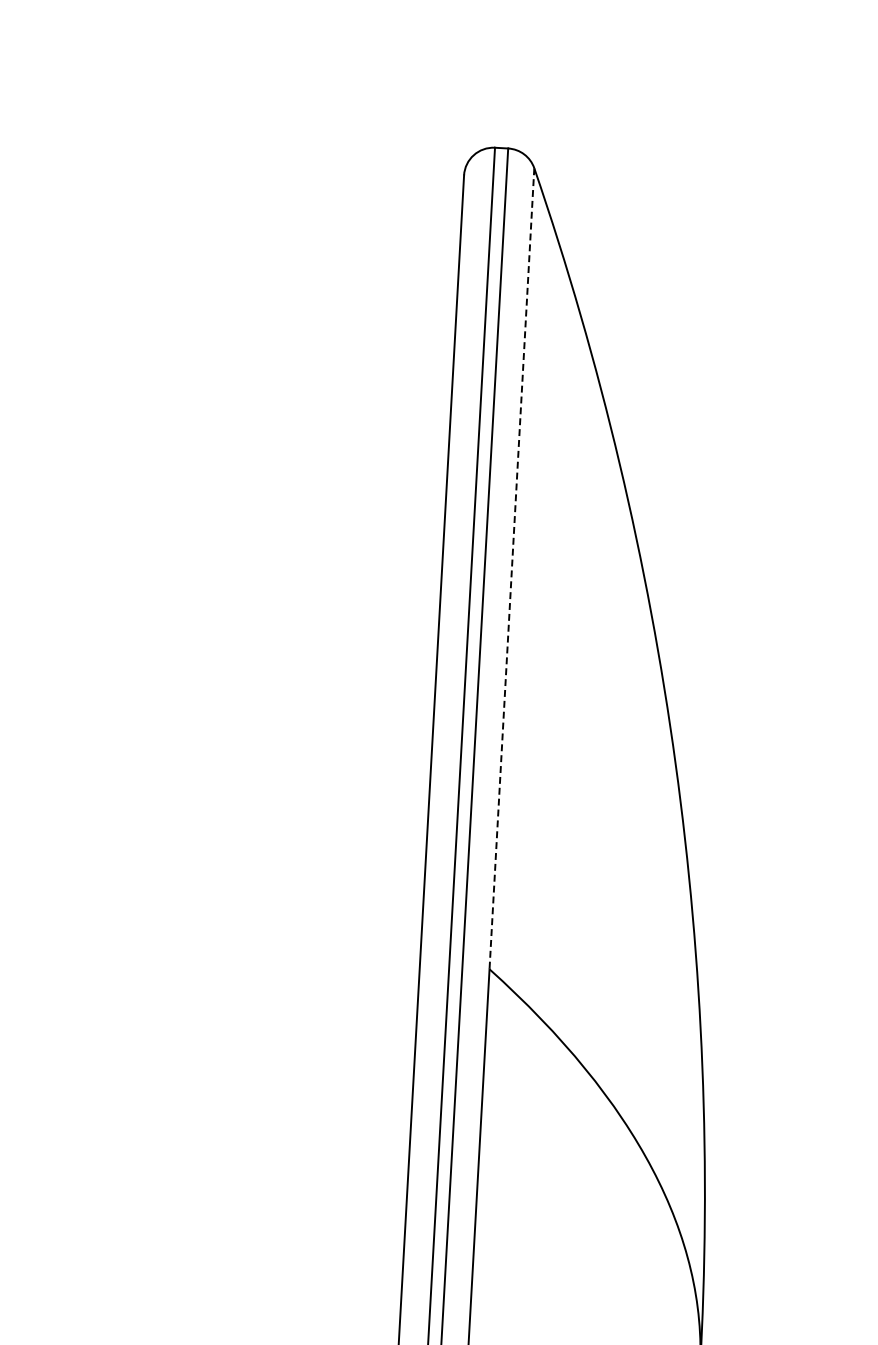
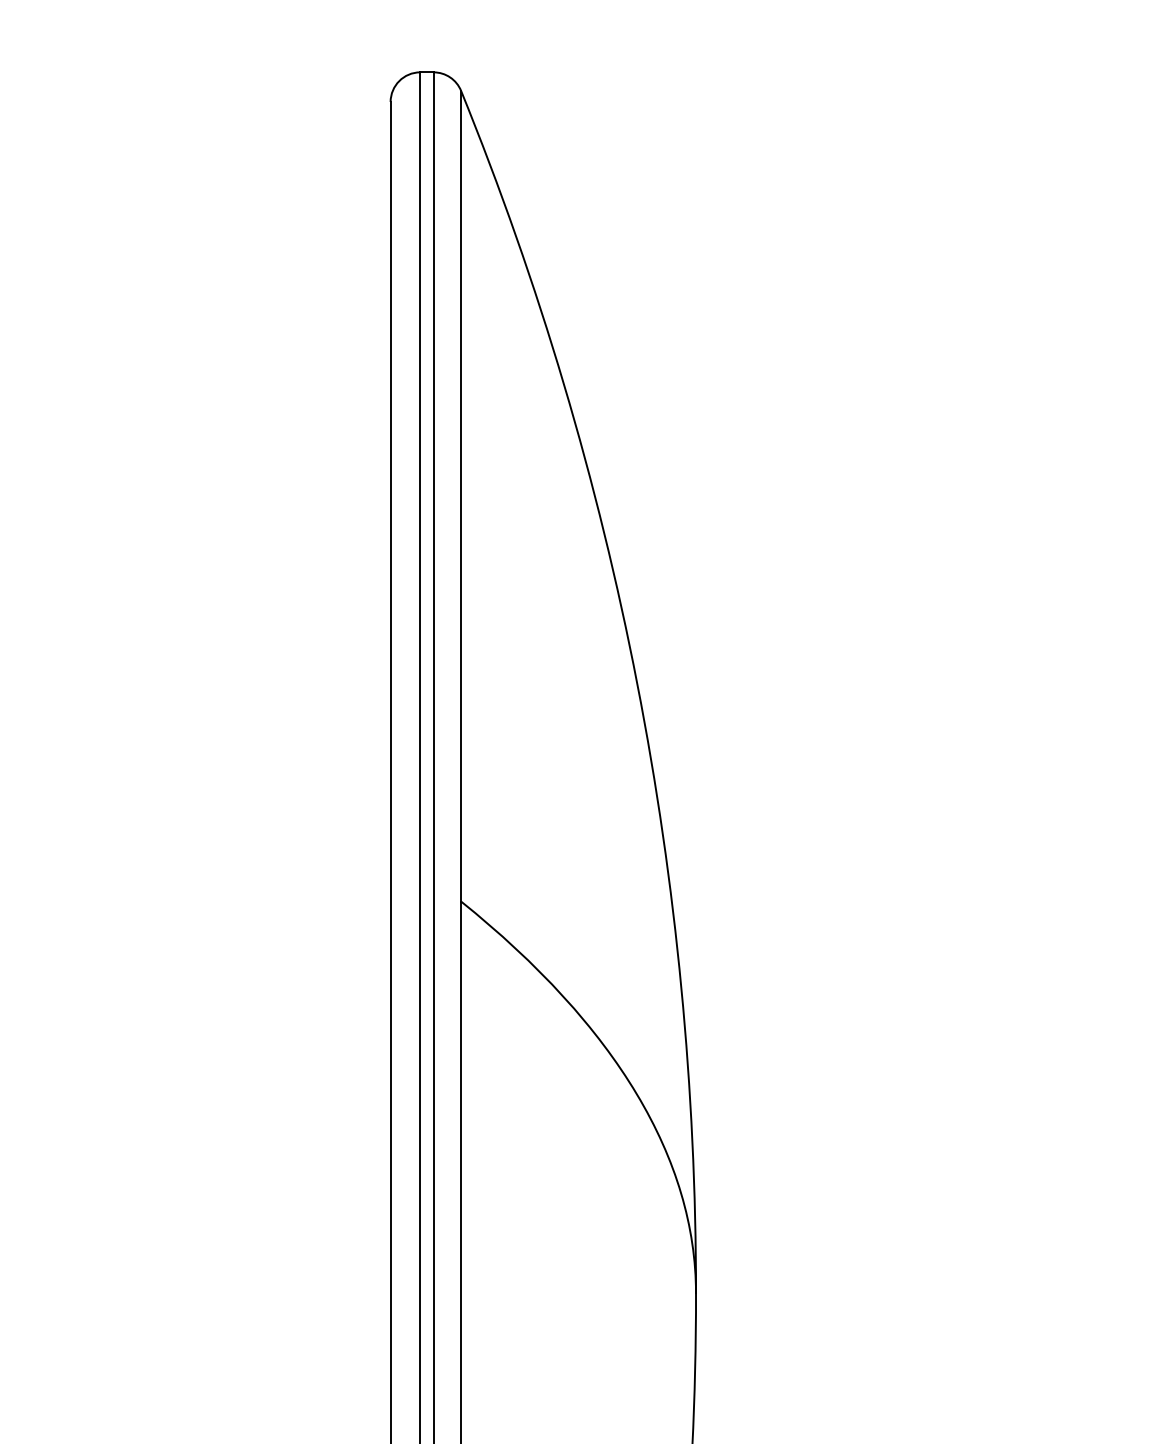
line: (512, 569) -> (461, 496), dashed -> solid

